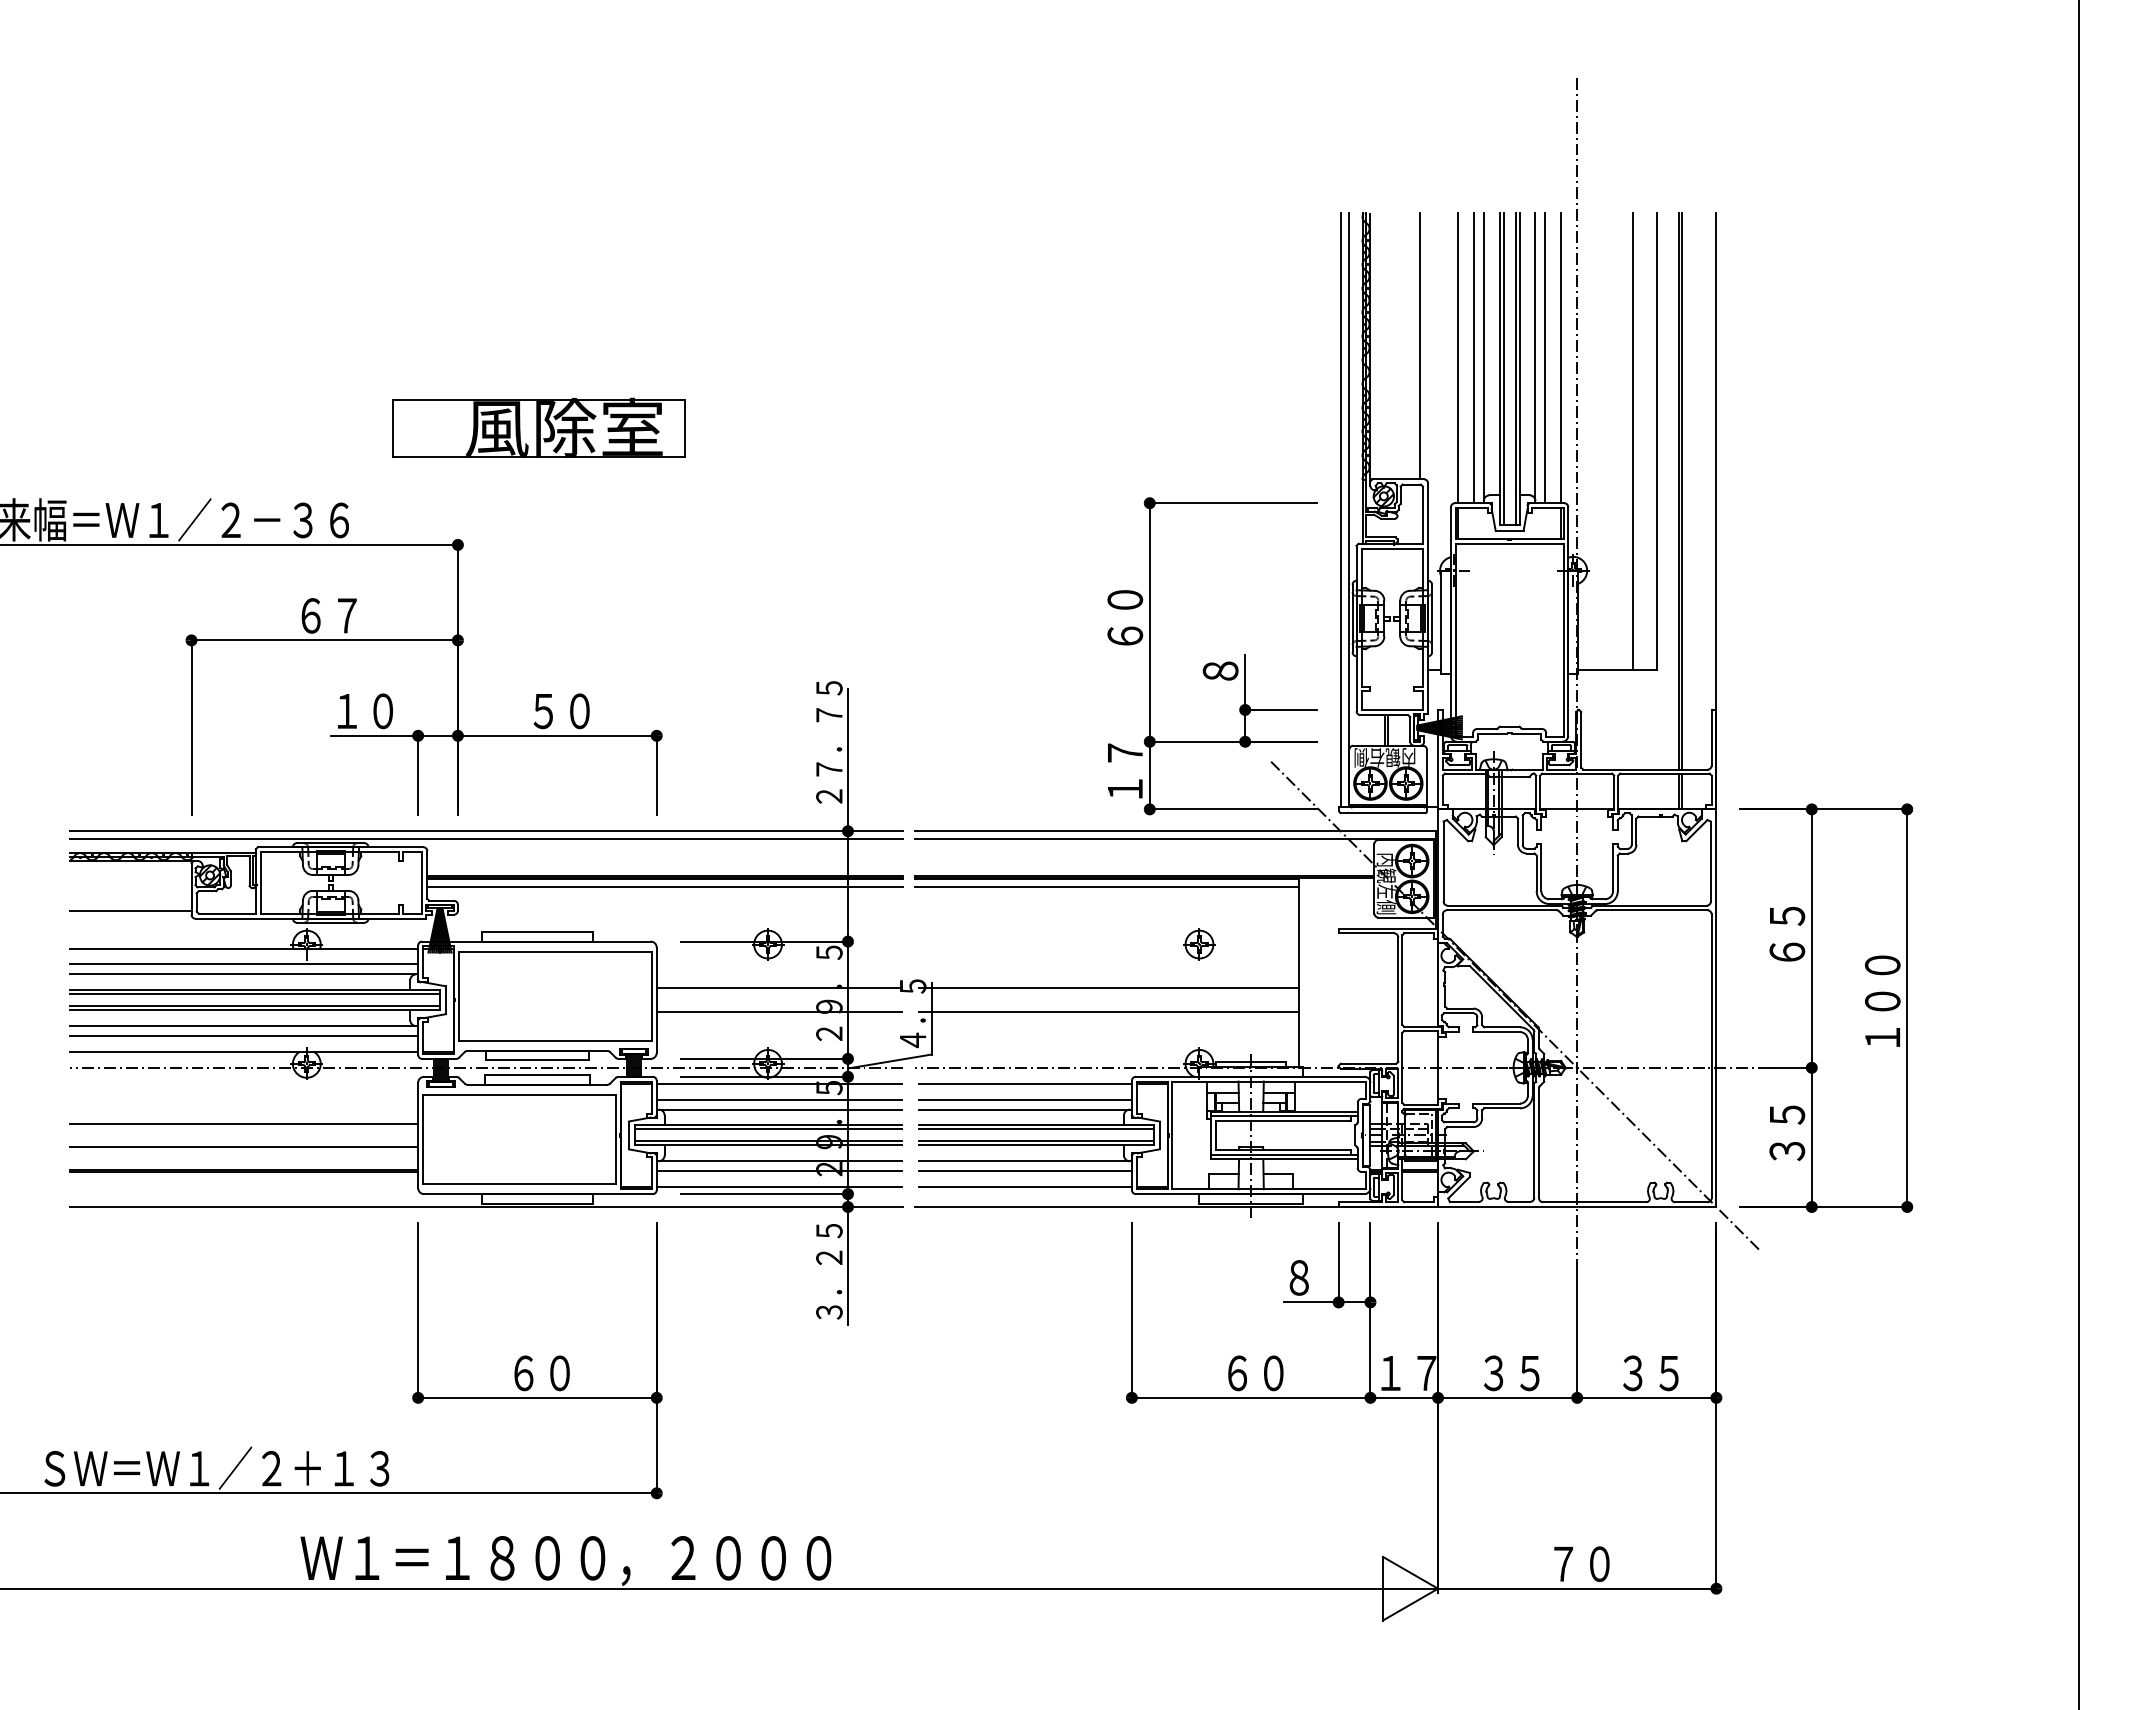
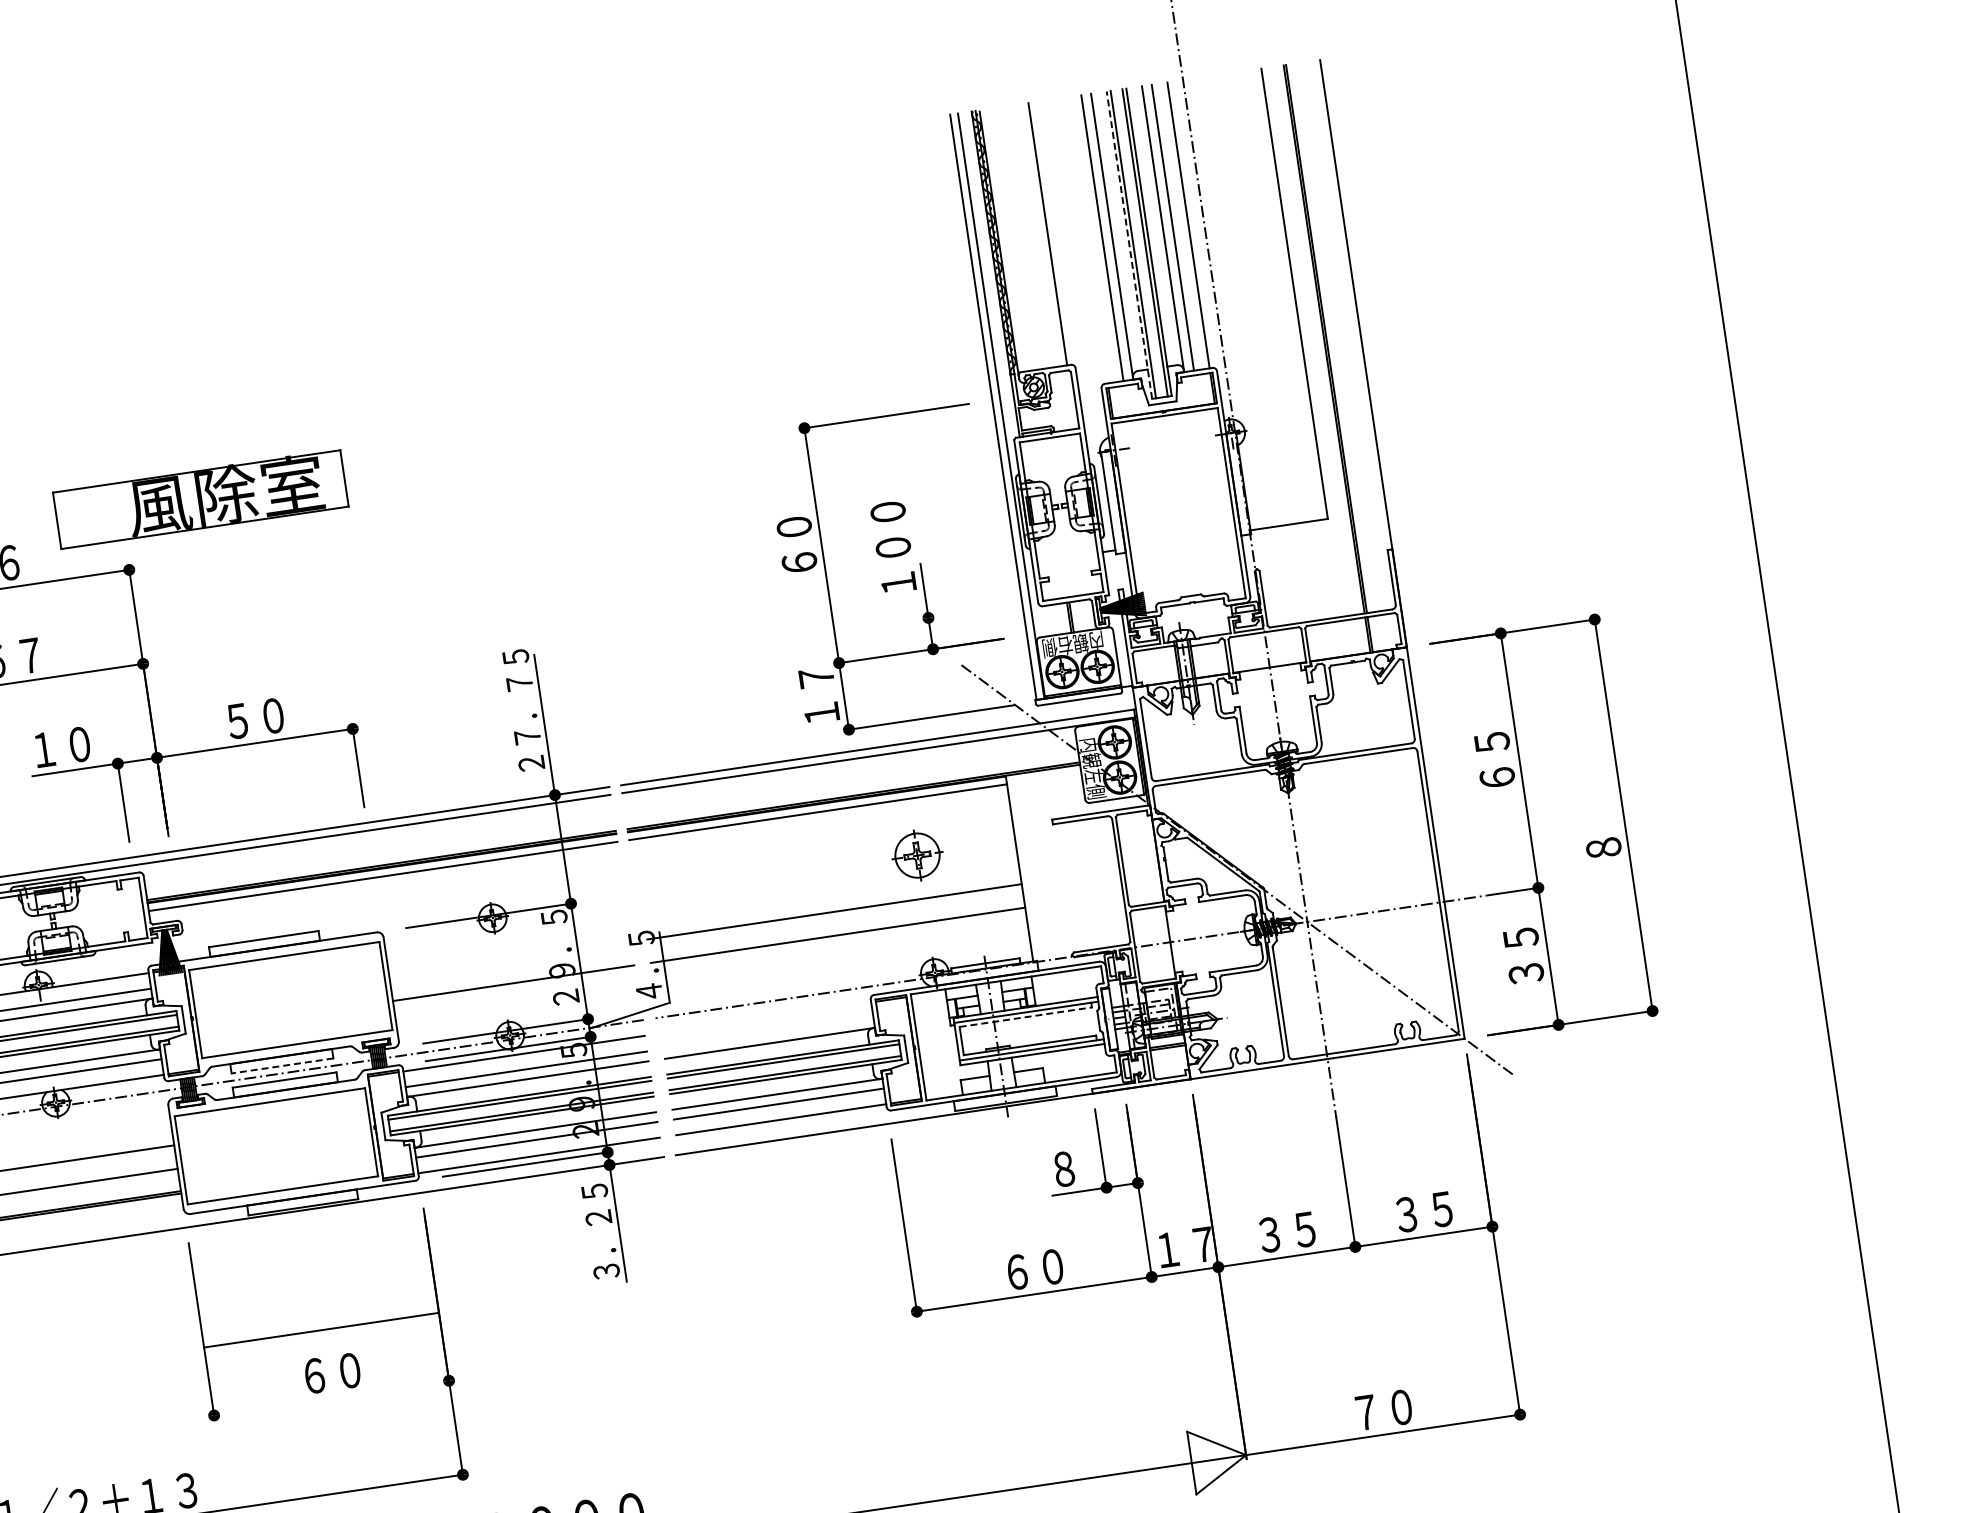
line: (1457, 357) -> (1086, 240), removed
line: (1499, 368) -> (1129, 244), solid -> dashed
part: (538, 427) -> (199, 498), moved
line: (1632, 441) -> (1270, 297), removed
text: (1220, 634) -> (893, 547), ８ -> １００
line: (1278, 709) -> (961, 612), removed
part: (1199, 944) -> (917, 855), size x1.6
line: (778, 988) -> (509, 960), removed
text: (1882, 1001) -> (1598, 812), １００ -> ８
line: (537, 1060) -> (282, 1065), solid -> dashed
line: (1024, 1083) -> (765, 1017), removed
line: (1024, 1099) -> (767, 1033), removed
line: (1283, 1121) -> (1025, 1017), solid -> dashed
line: (537, 1397) -> (321, 1329), moved

